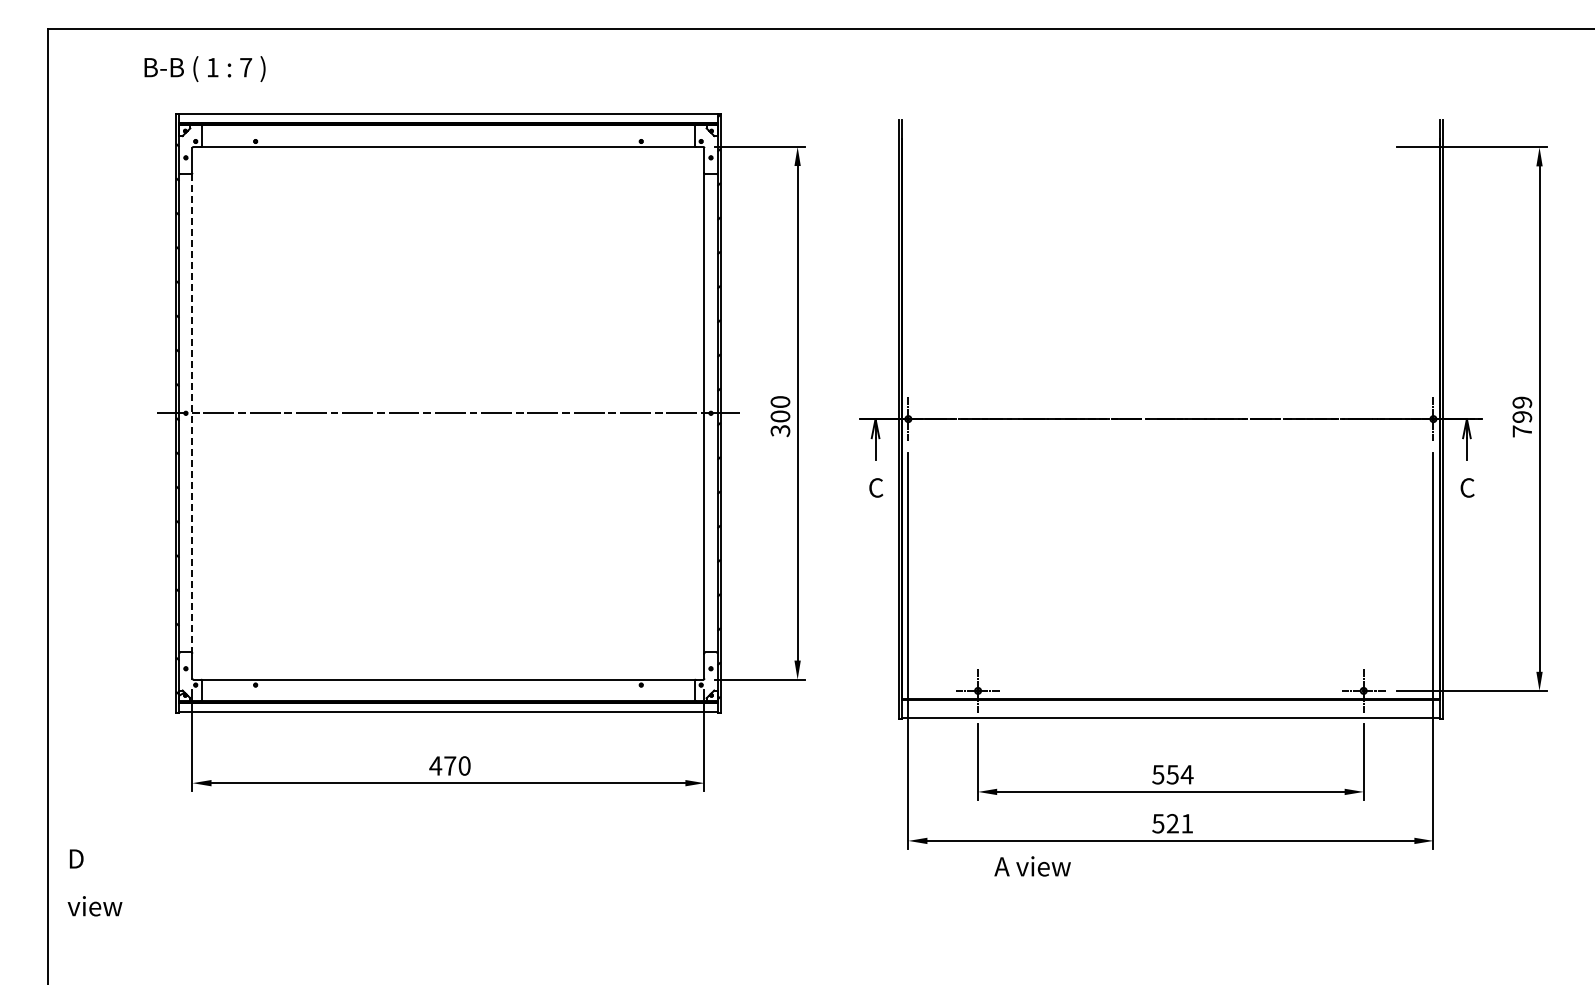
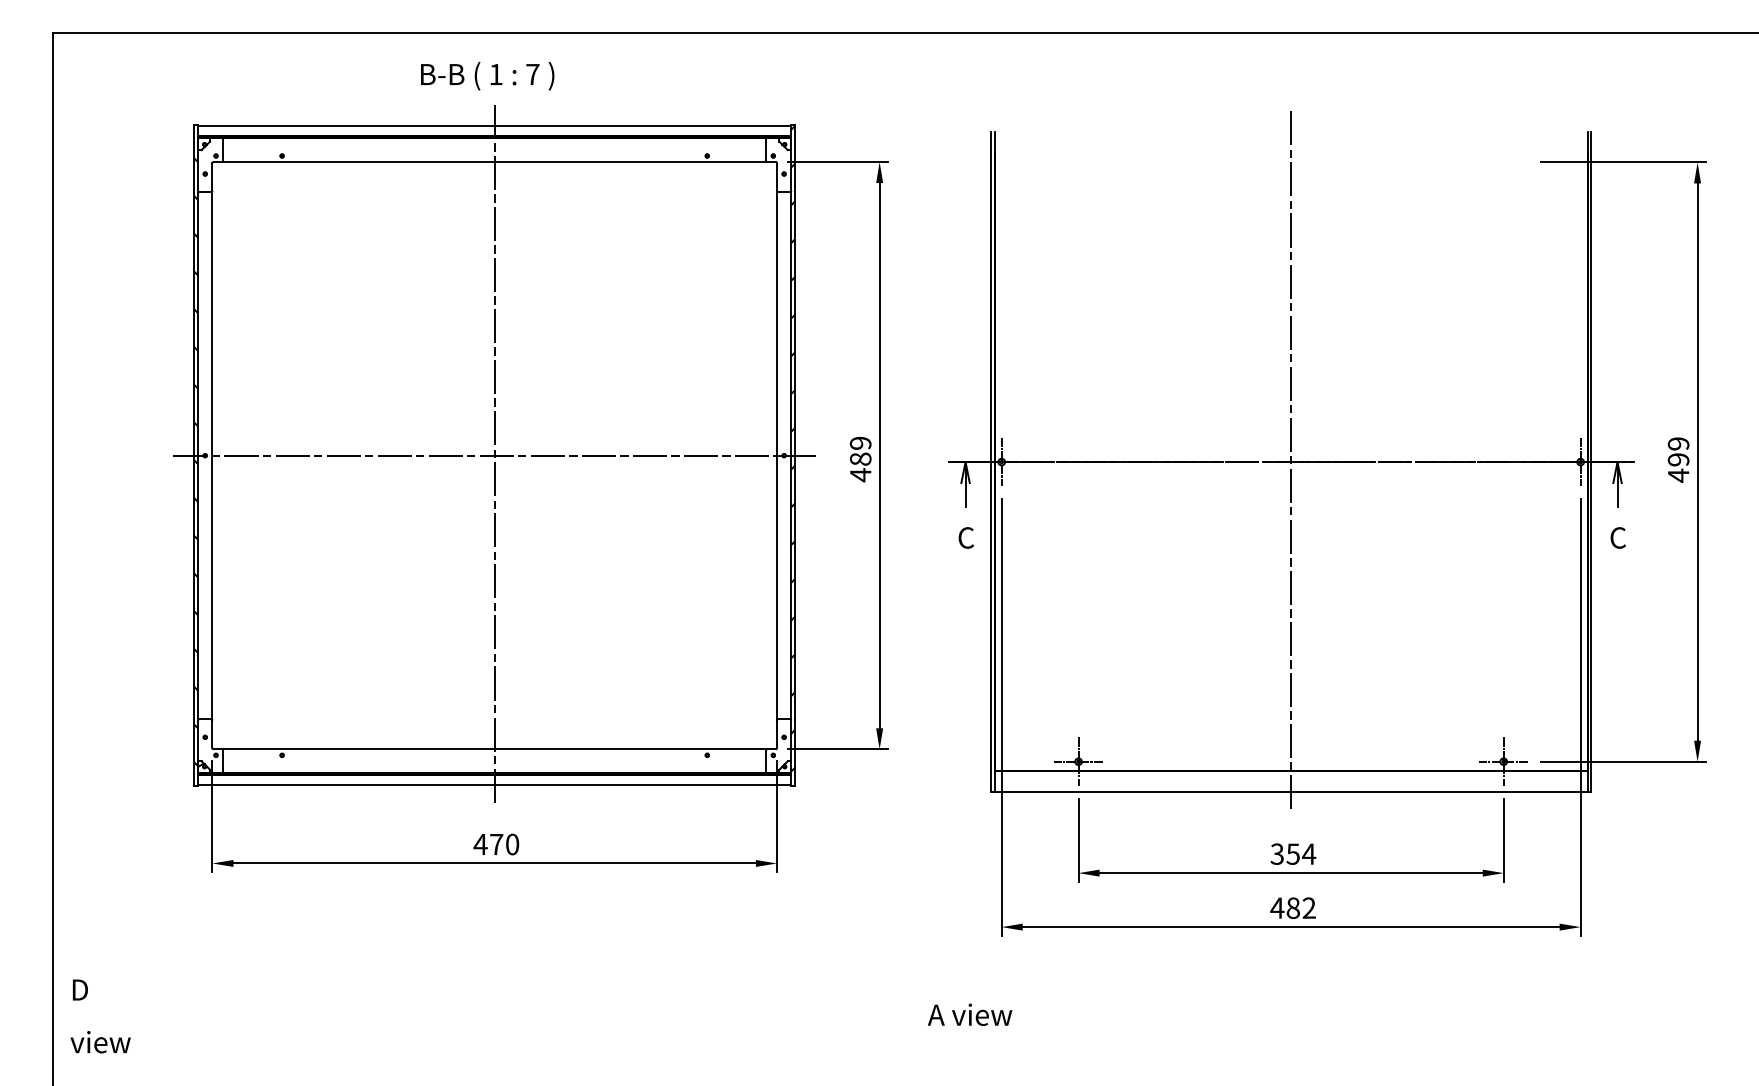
text: (204, 68) -> (487, 75), moved
line: (192, 412) -> (212, 454), dashed -> solid
line: (448, 413) -> (494, 455), added
text: (780, 416) -> (860, 459), 300 -> 489
line: (1170, 419) -> (1290, 462), added
text: (1521, 431) -> (1677, 475), 799 -> 499
text: (1158, 774) -> (1277, 853), 554 -> 354
text: (1172, 823) -> (1292, 907), 521 -> 482
text: (1032, 866) -> (969, 1014), moved
text: (94, 882) -> (100, 1015), moved

